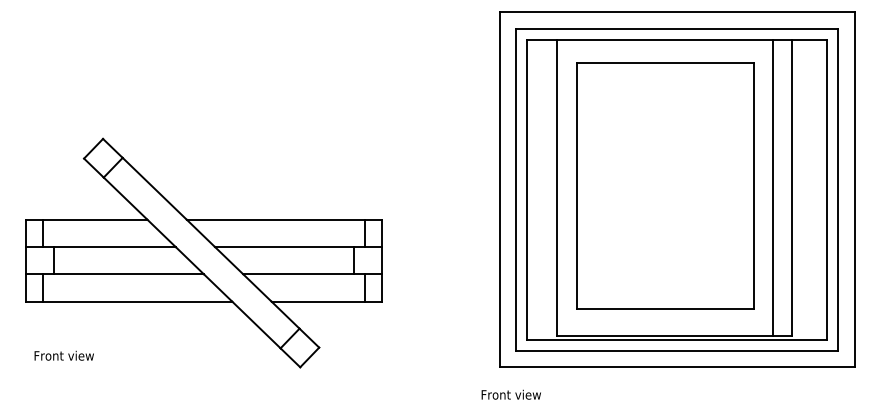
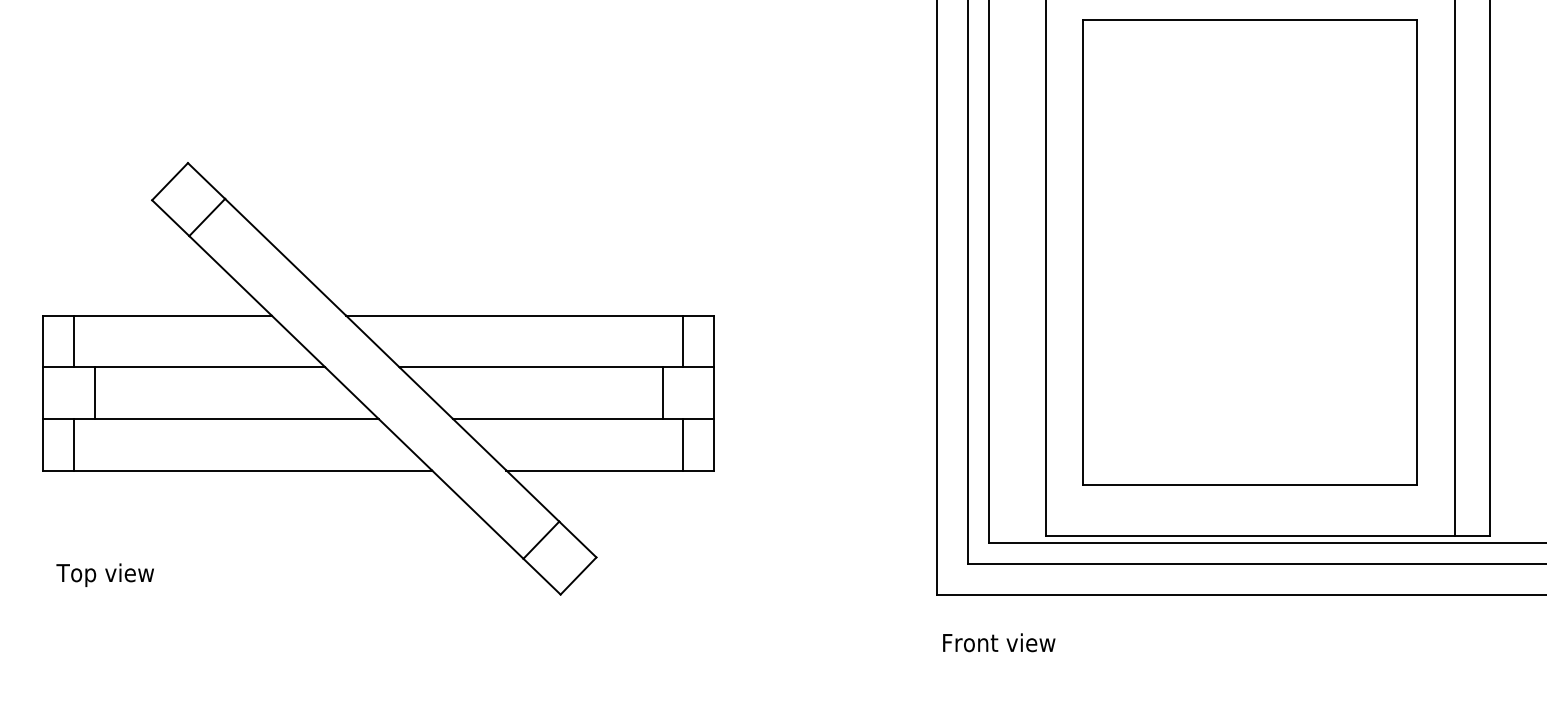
text: (63, 356) -> (113, 574), Front view -> Top view
text: (510, 394) -> (997, 642), moved

